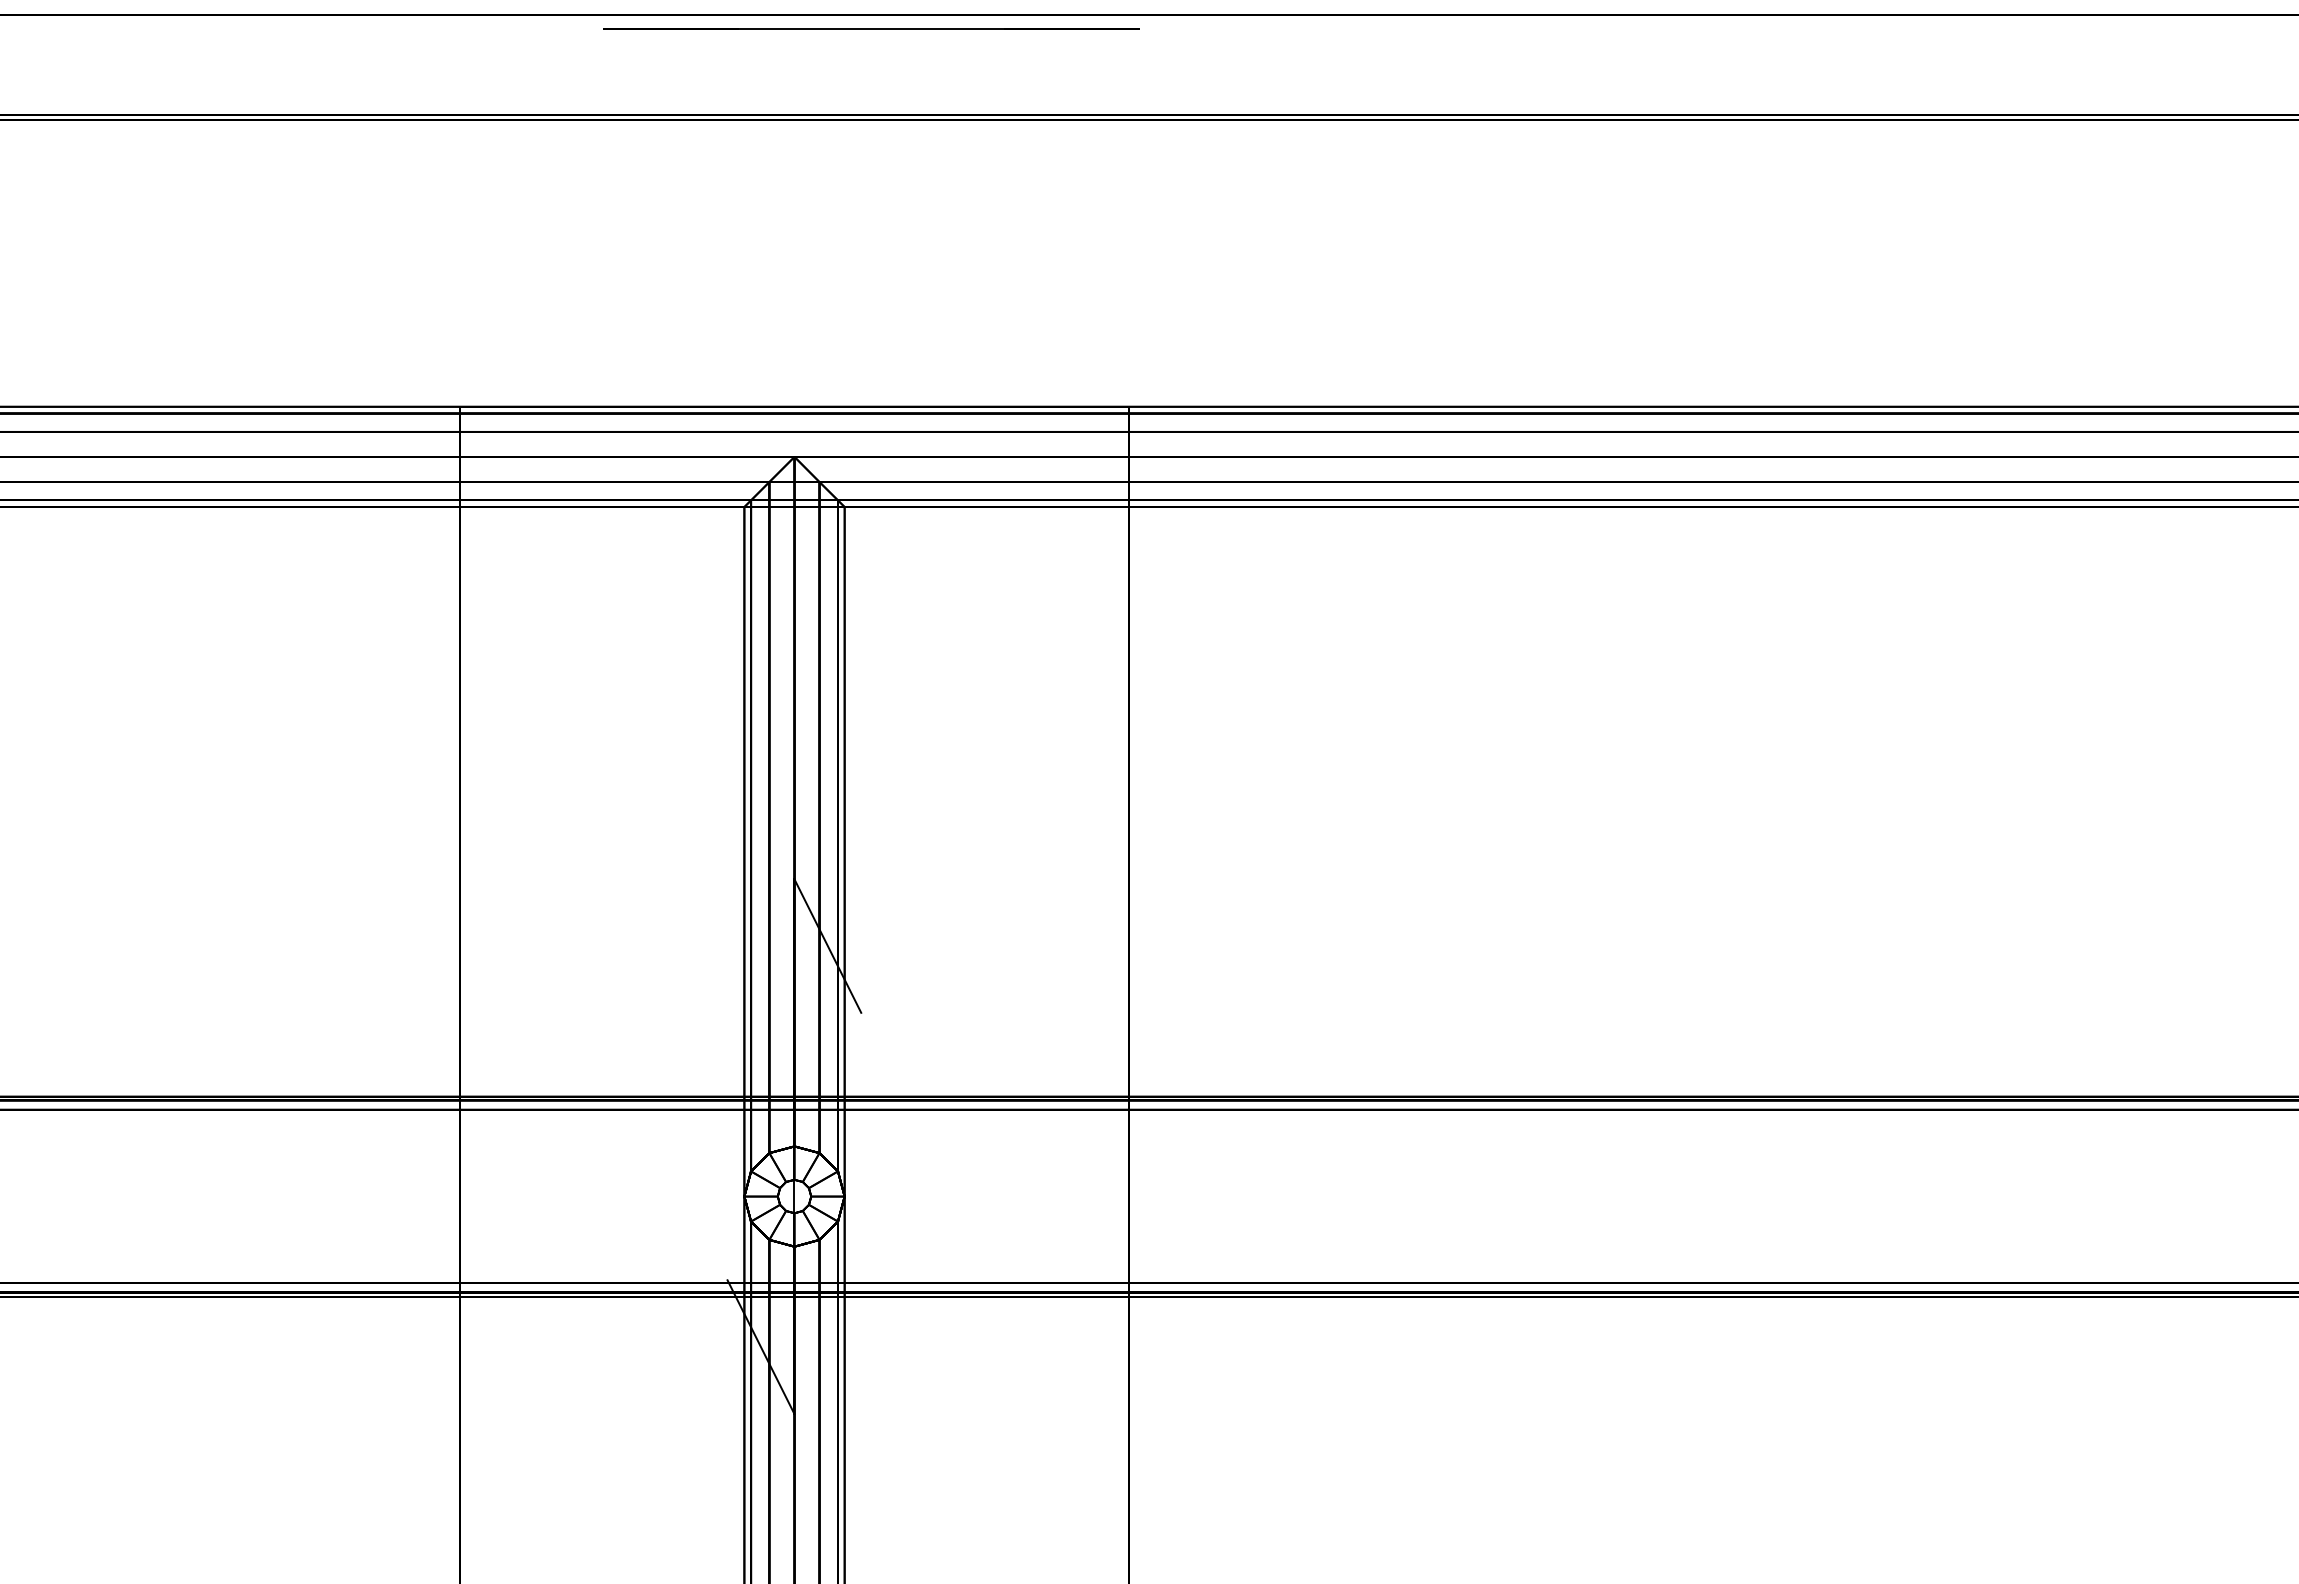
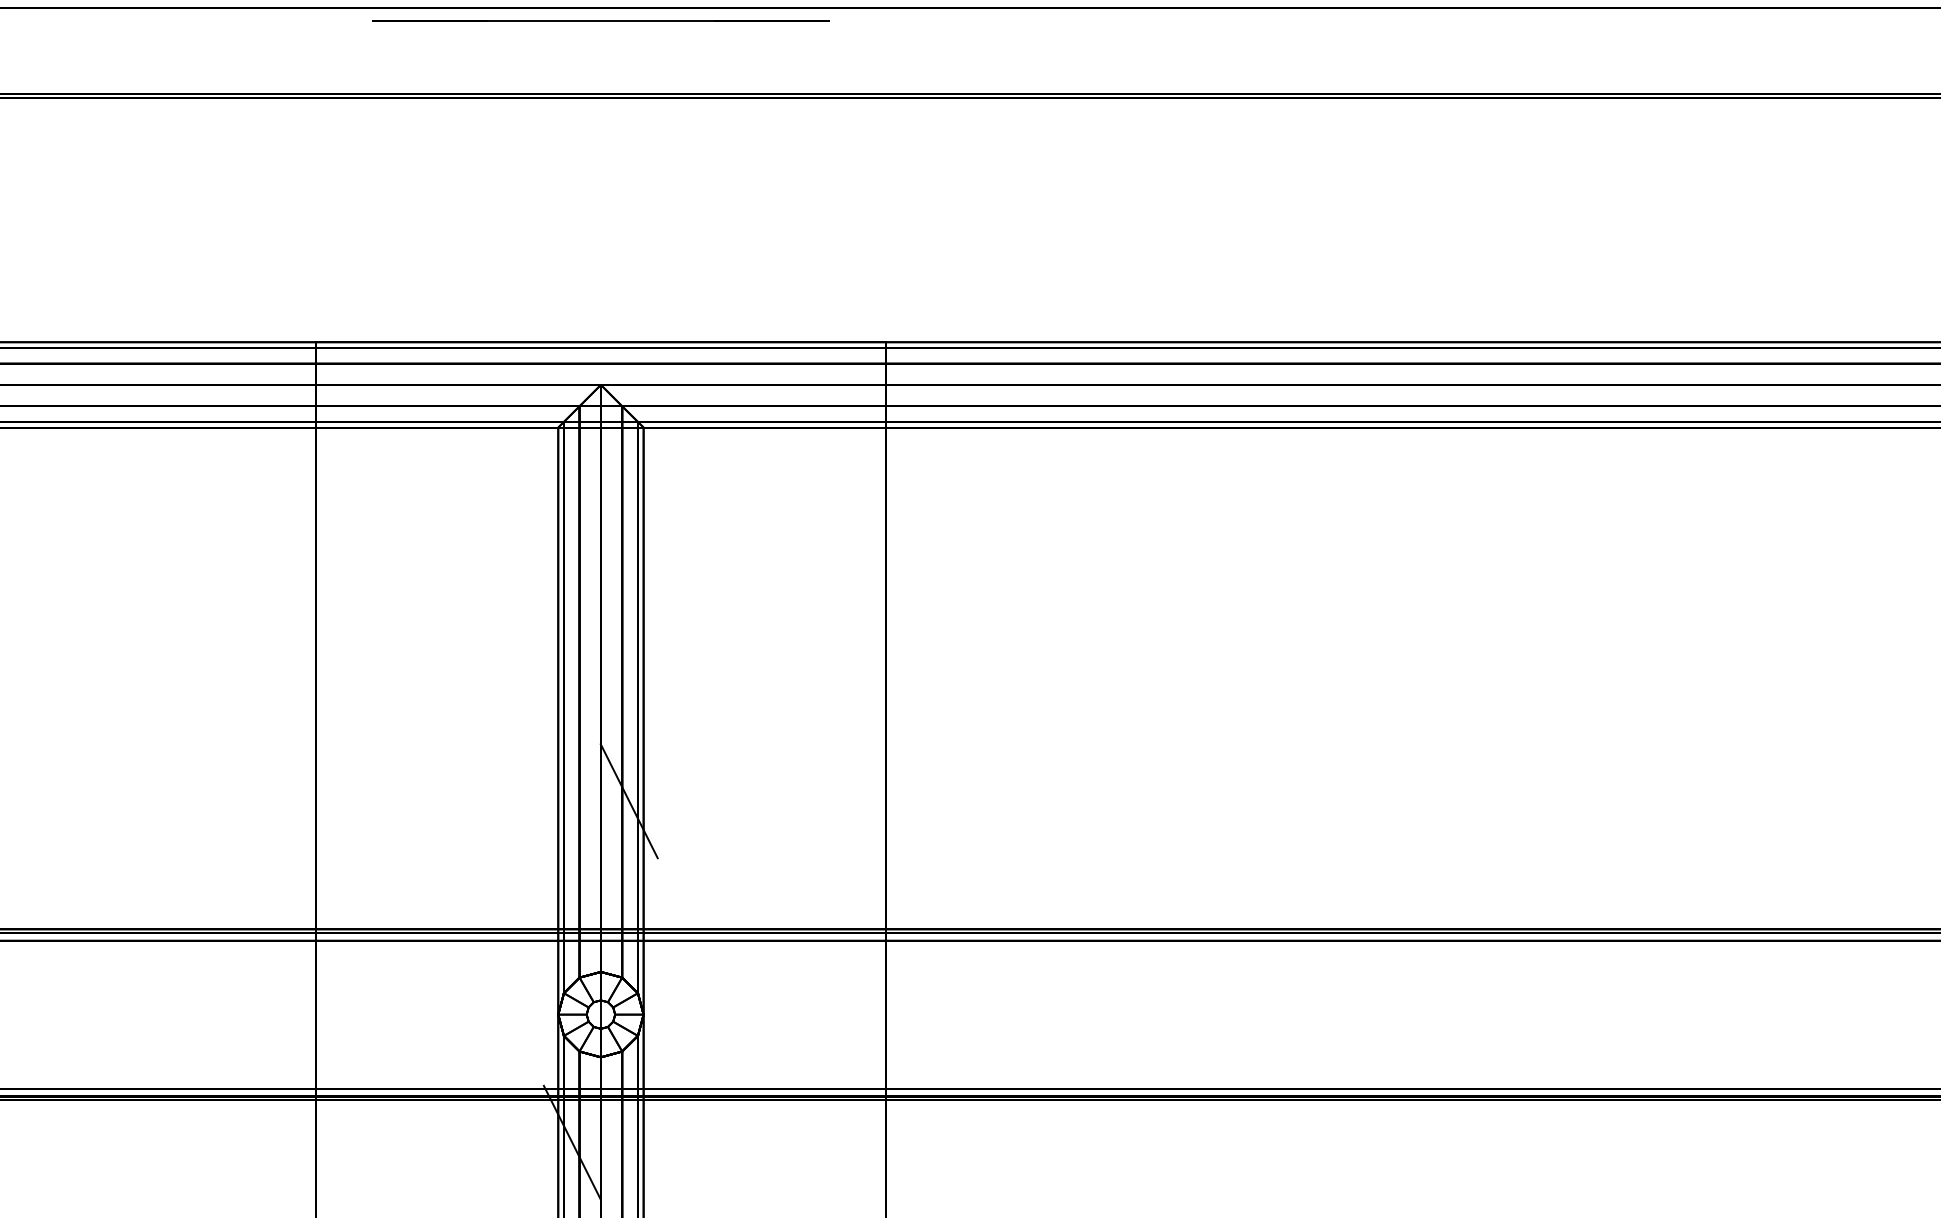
line: (871, 28) -> (600, 20), moved

